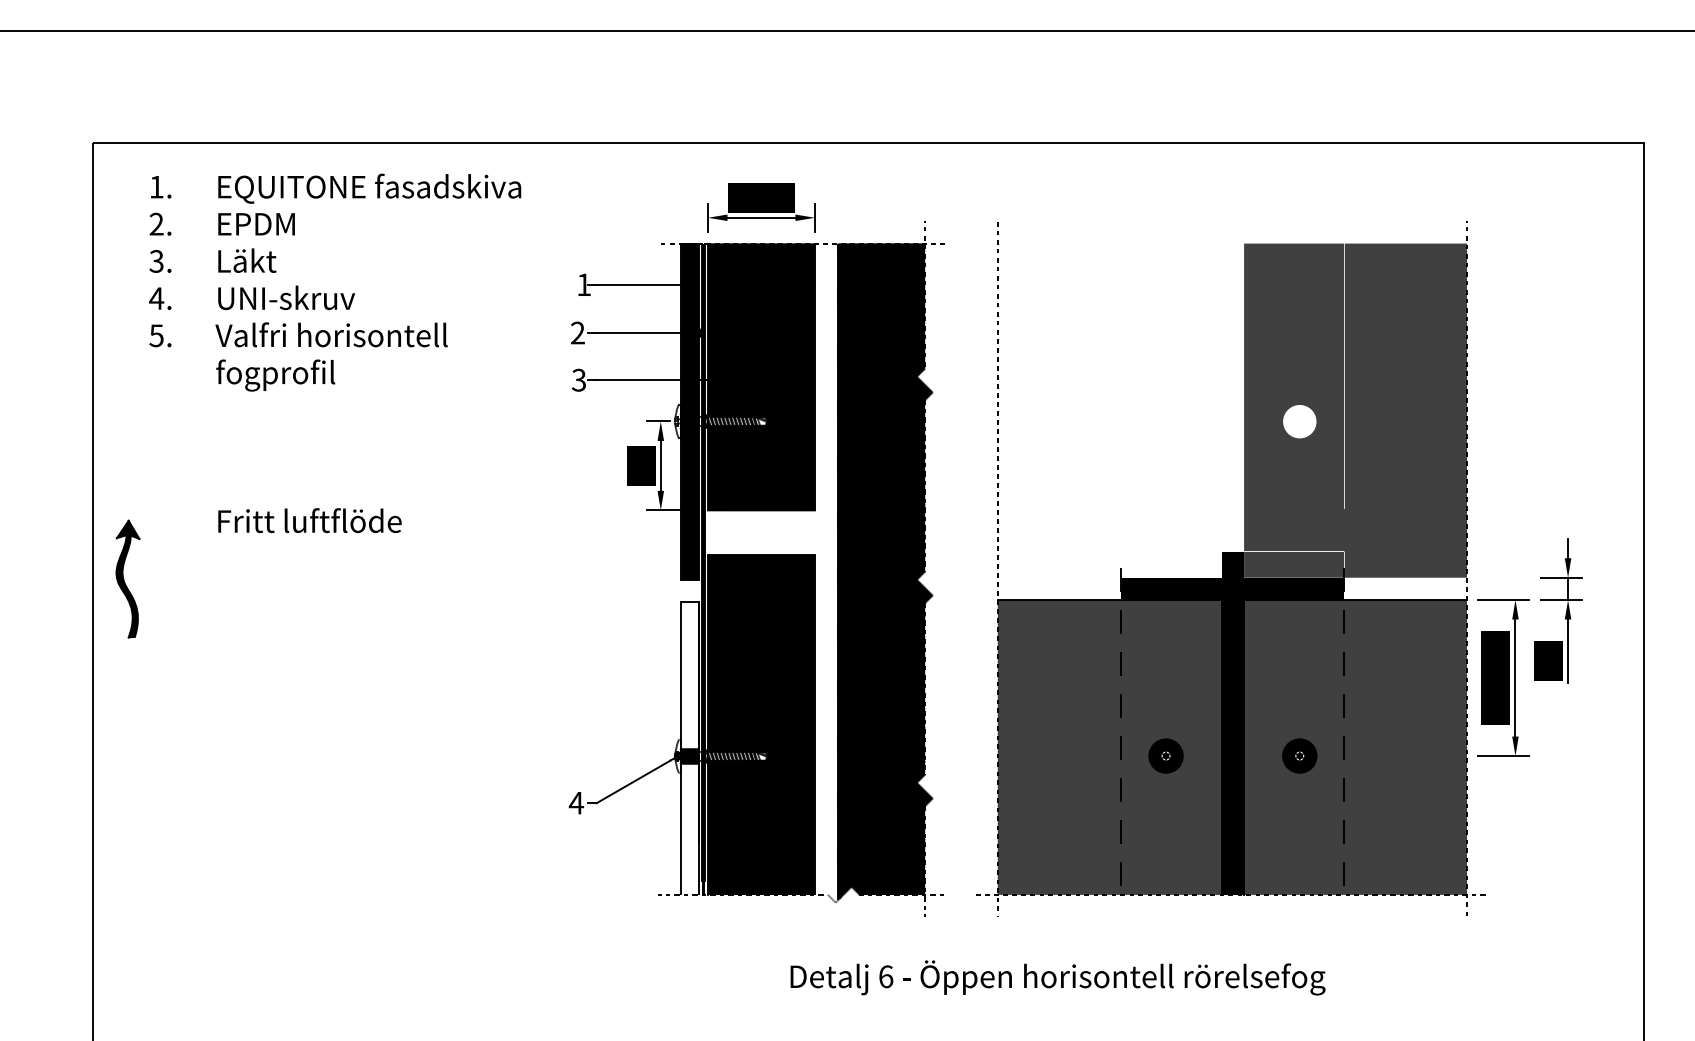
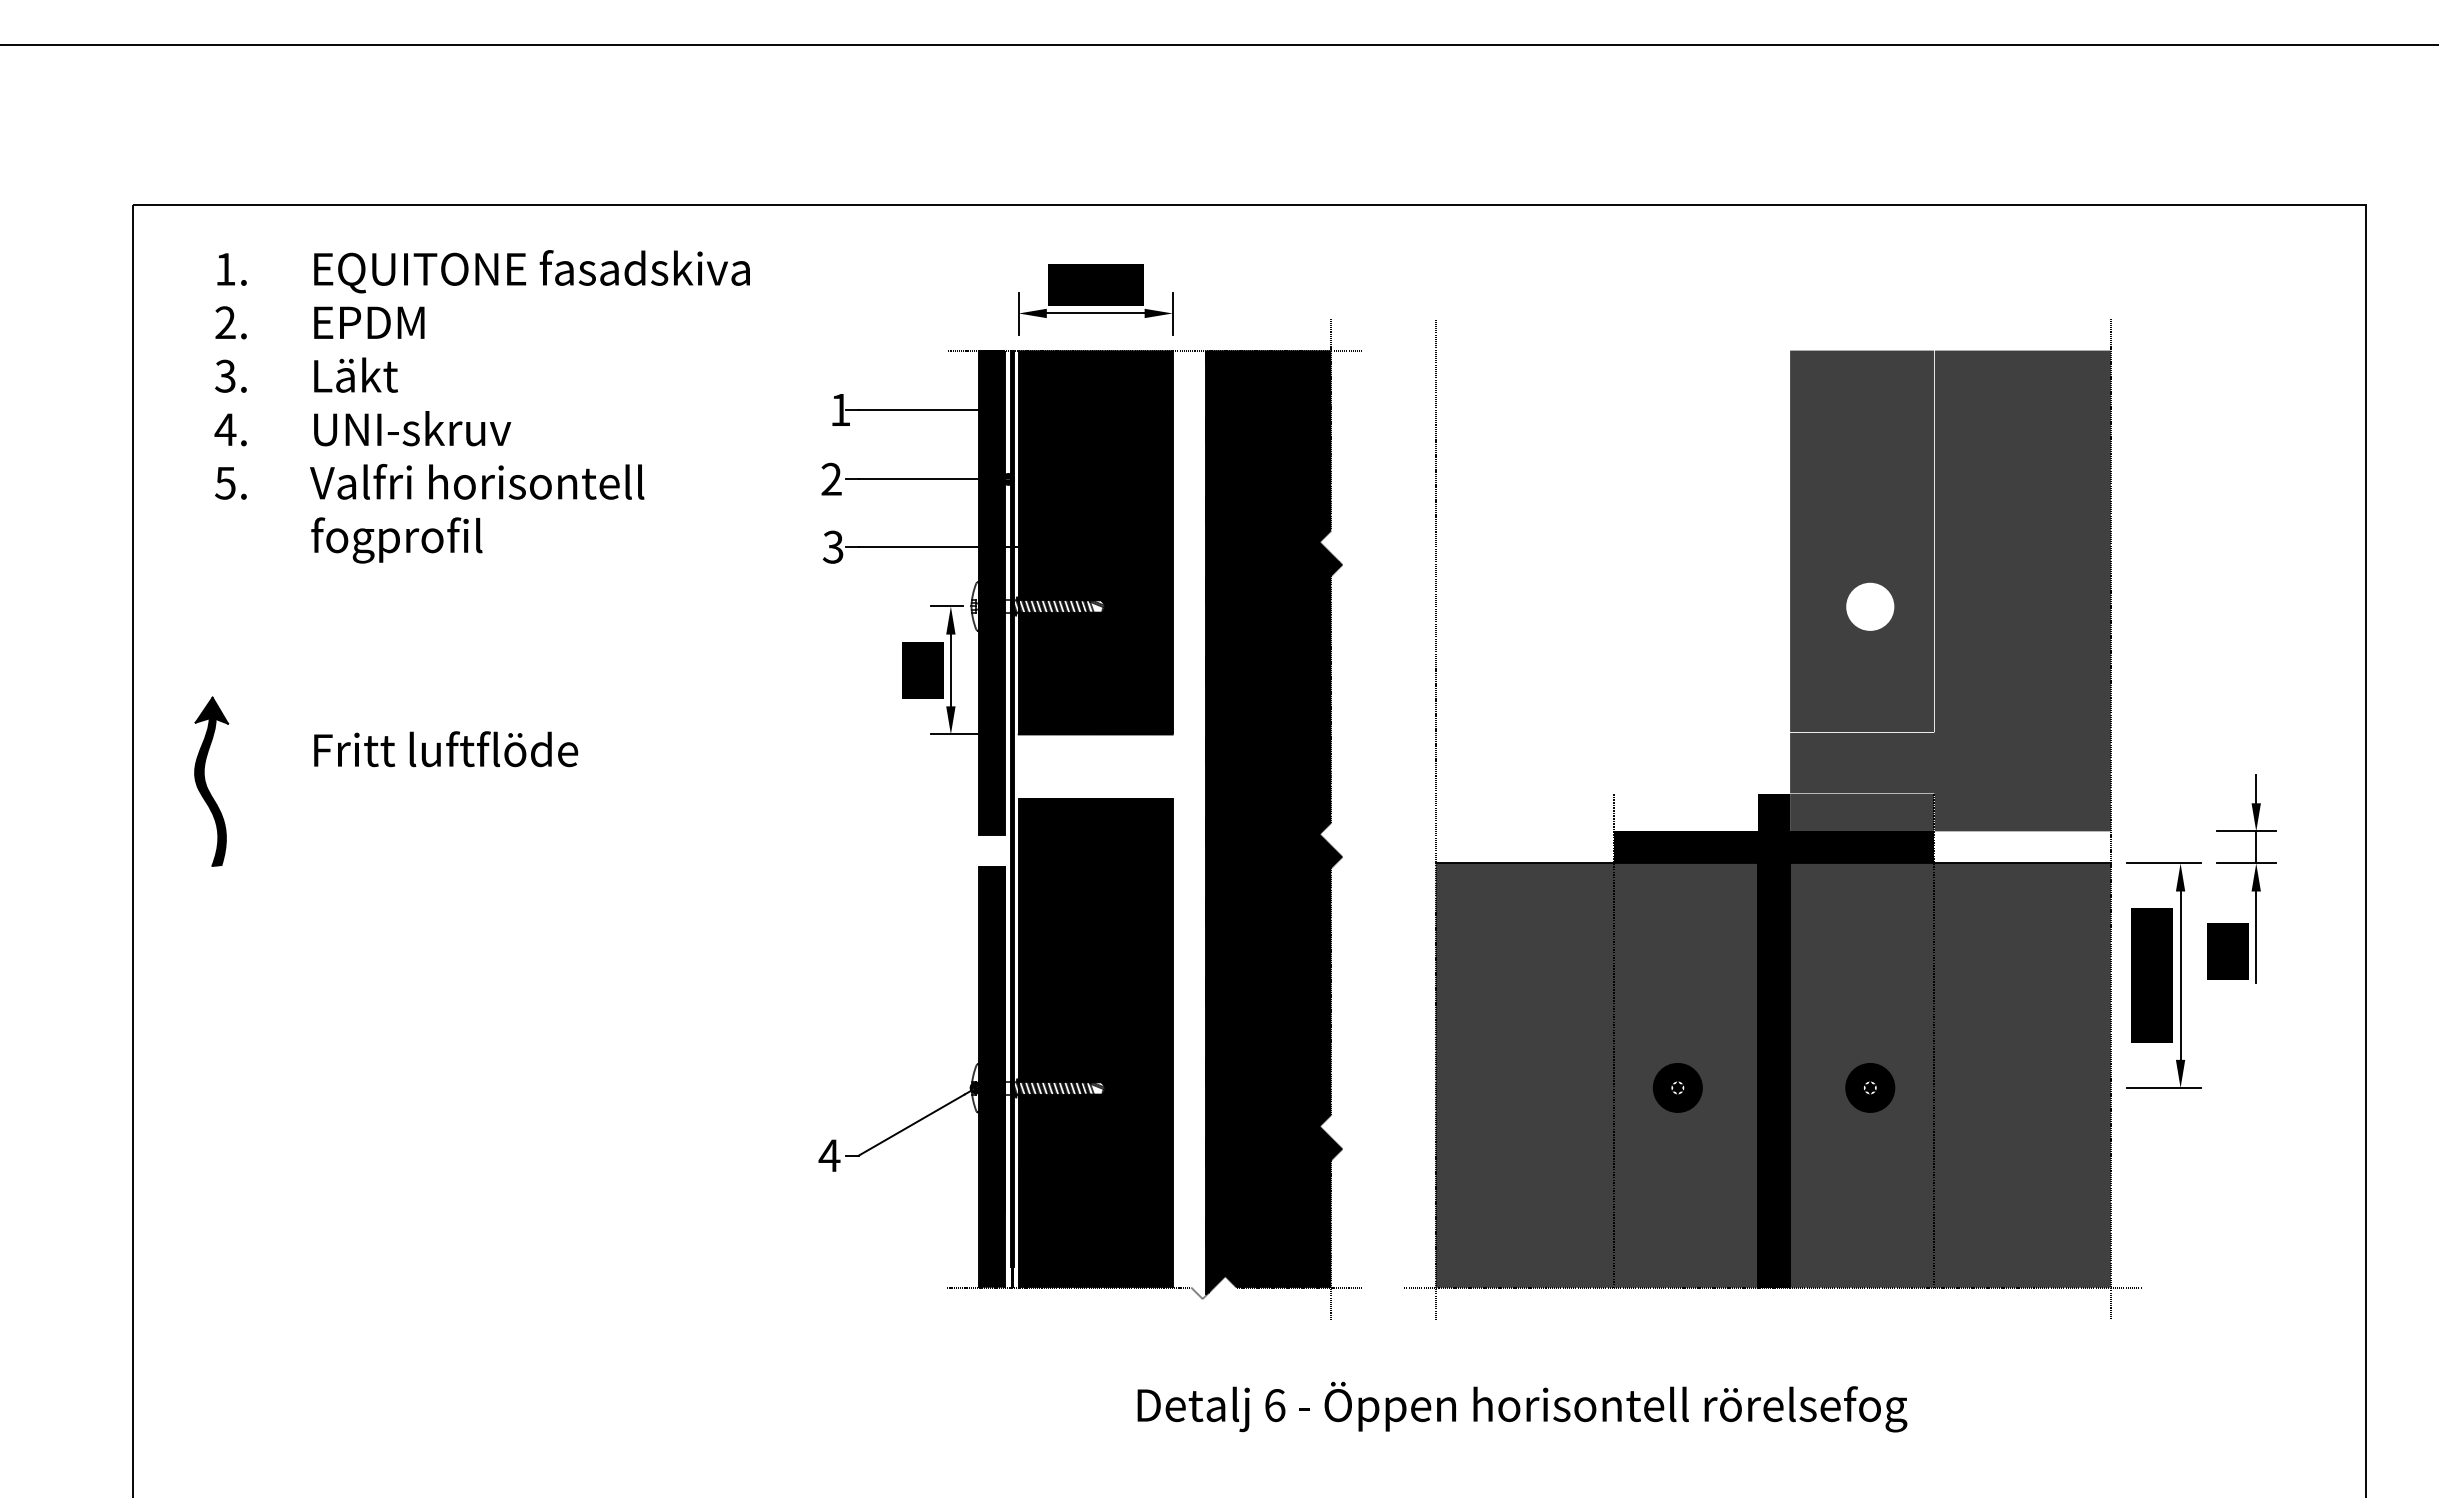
part: (127, 578) -> (210, 780), moved
fill: (689, 748) -> (992, 1077), added

